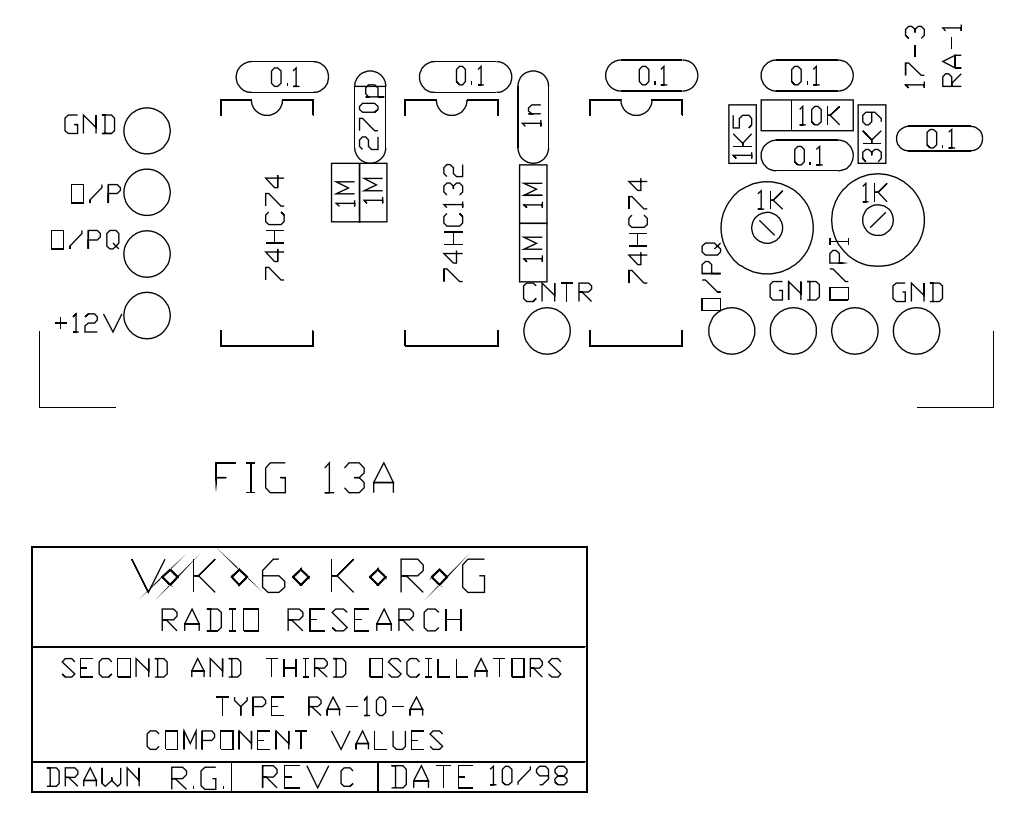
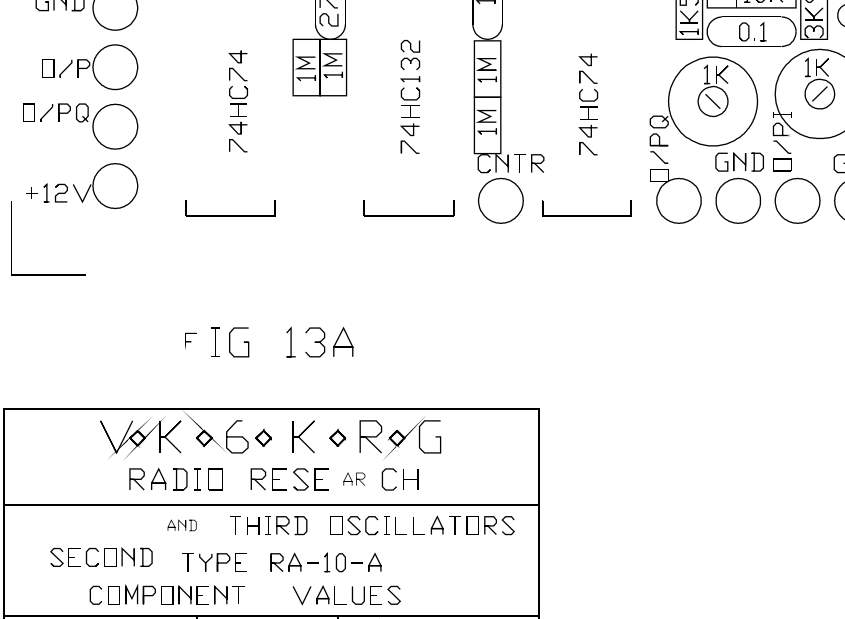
part: (225, 476) -> (190, 341), size x0.6
part: (394, 619) -> (353, 479), size x0.6
part: (114, 667) -> (101, 557), moved
part: (216, 667) -> (182, 525), size x0.6
part: (226, 738) -> (166, 593), moved

